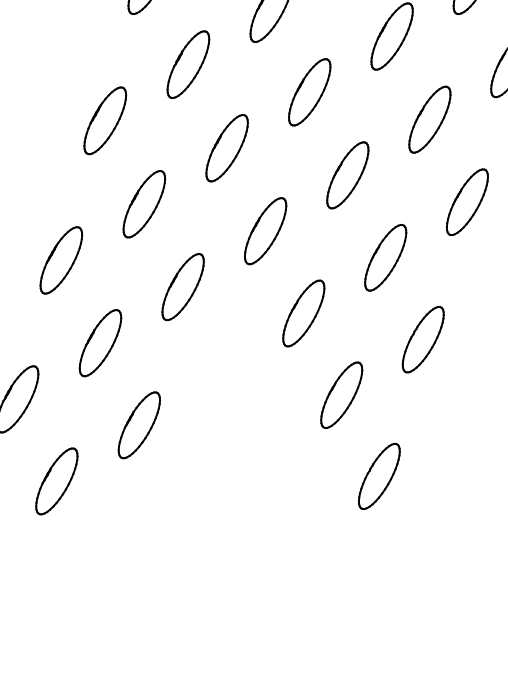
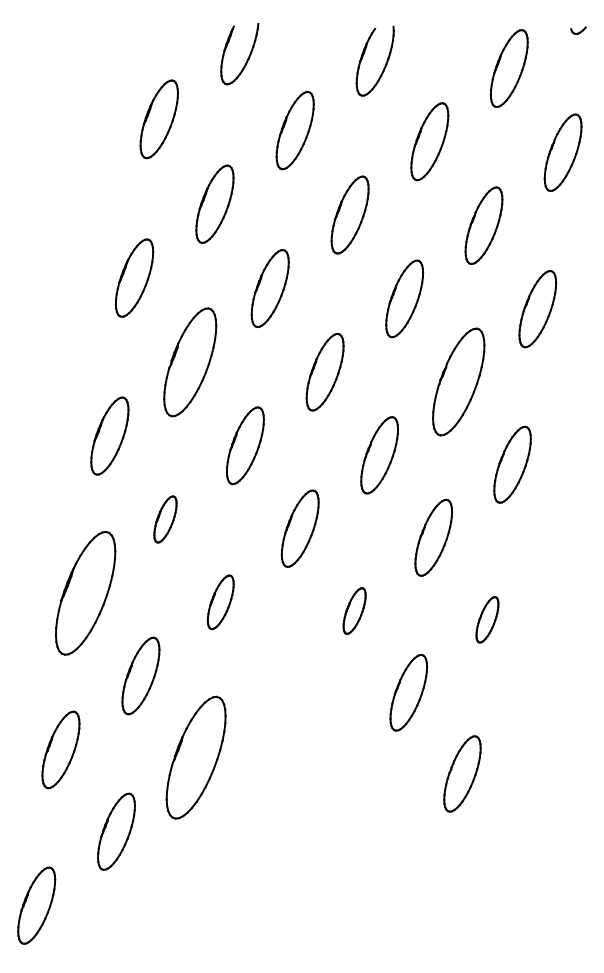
part: (187, 63) -> (189, 361), size x1.4
part: (429, 119) -> (458, 382), size x1.4
part: (144, 204) -> (165, 519), size x0.6
part: (60, 260) -> (84, 593), size x1.6
part: (182, 287) -> (220, 602), size x0.7
part: (303, 312) -> (354, 610), size x0.6
part: (423, 339) -> (487, 619), size x0.6
part: (138, 425) -> (195, 758), size x1.6

